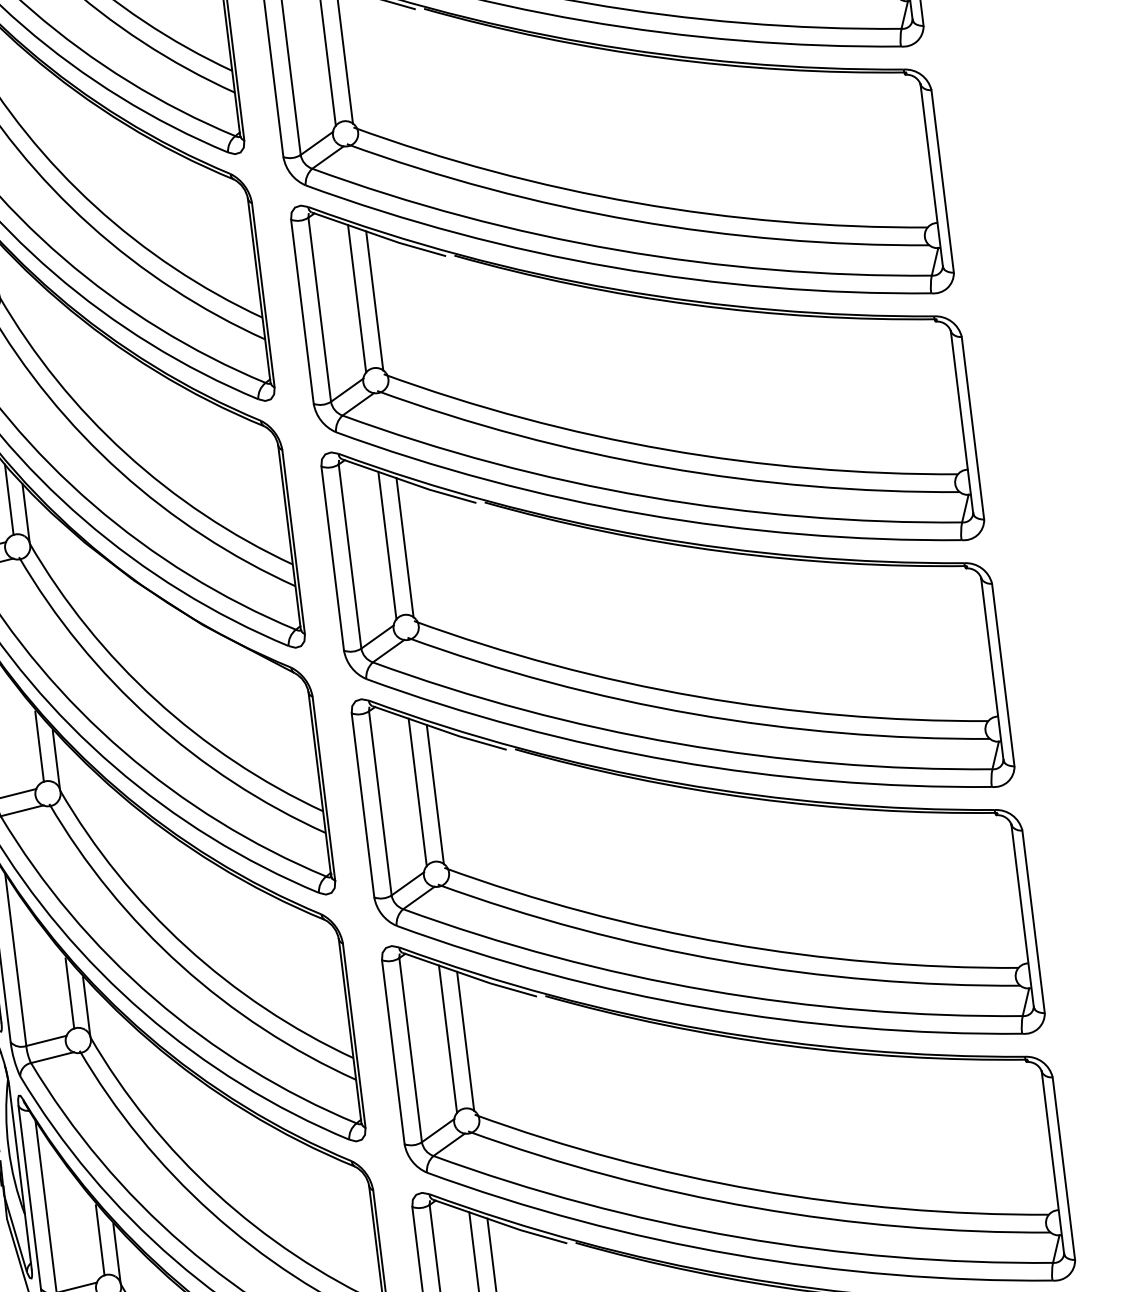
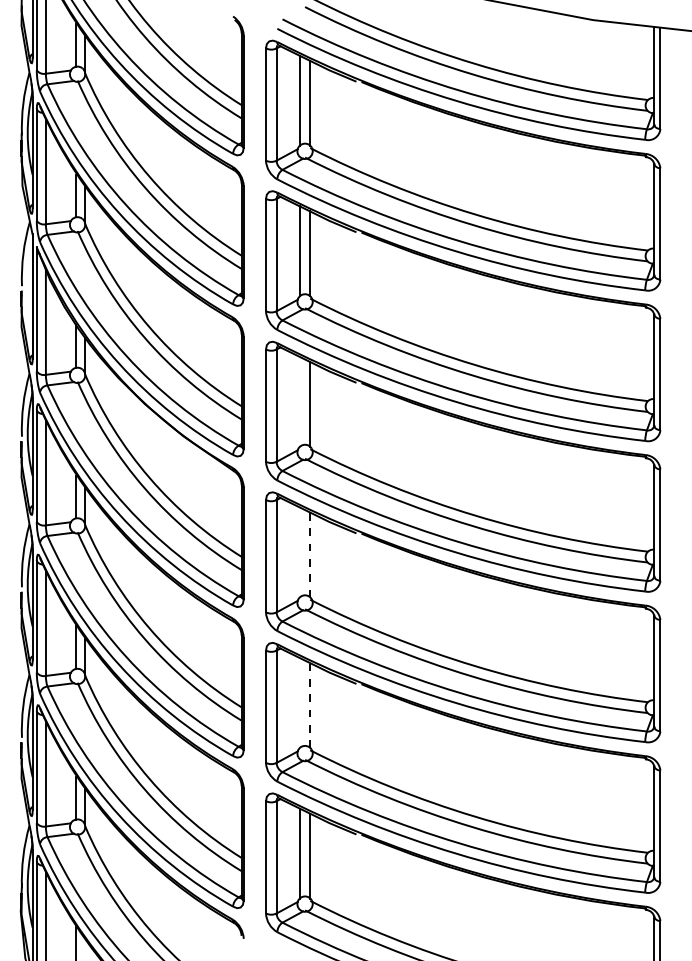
line: (386, 545) -> (299, 401), removed
line: (417, 792) -> (299, 552), removed
line: (435, 793) -> (310, 554), solid -> dashed
line: (447, 1040) -> (299, 703), removed
line: (466, 1041) -> (310, 705), solid -> dashed

